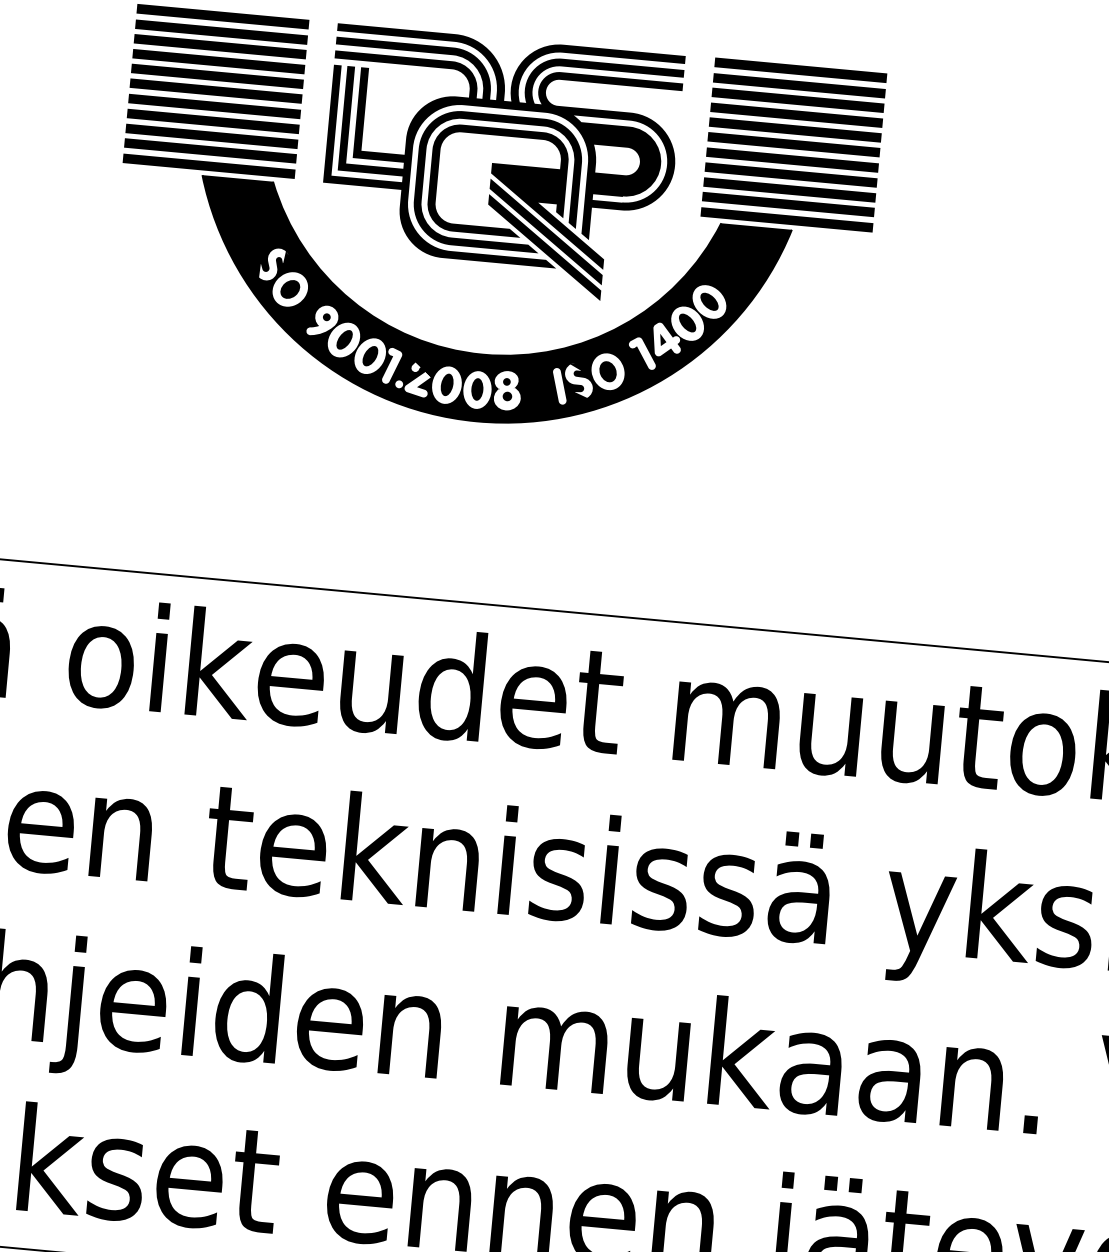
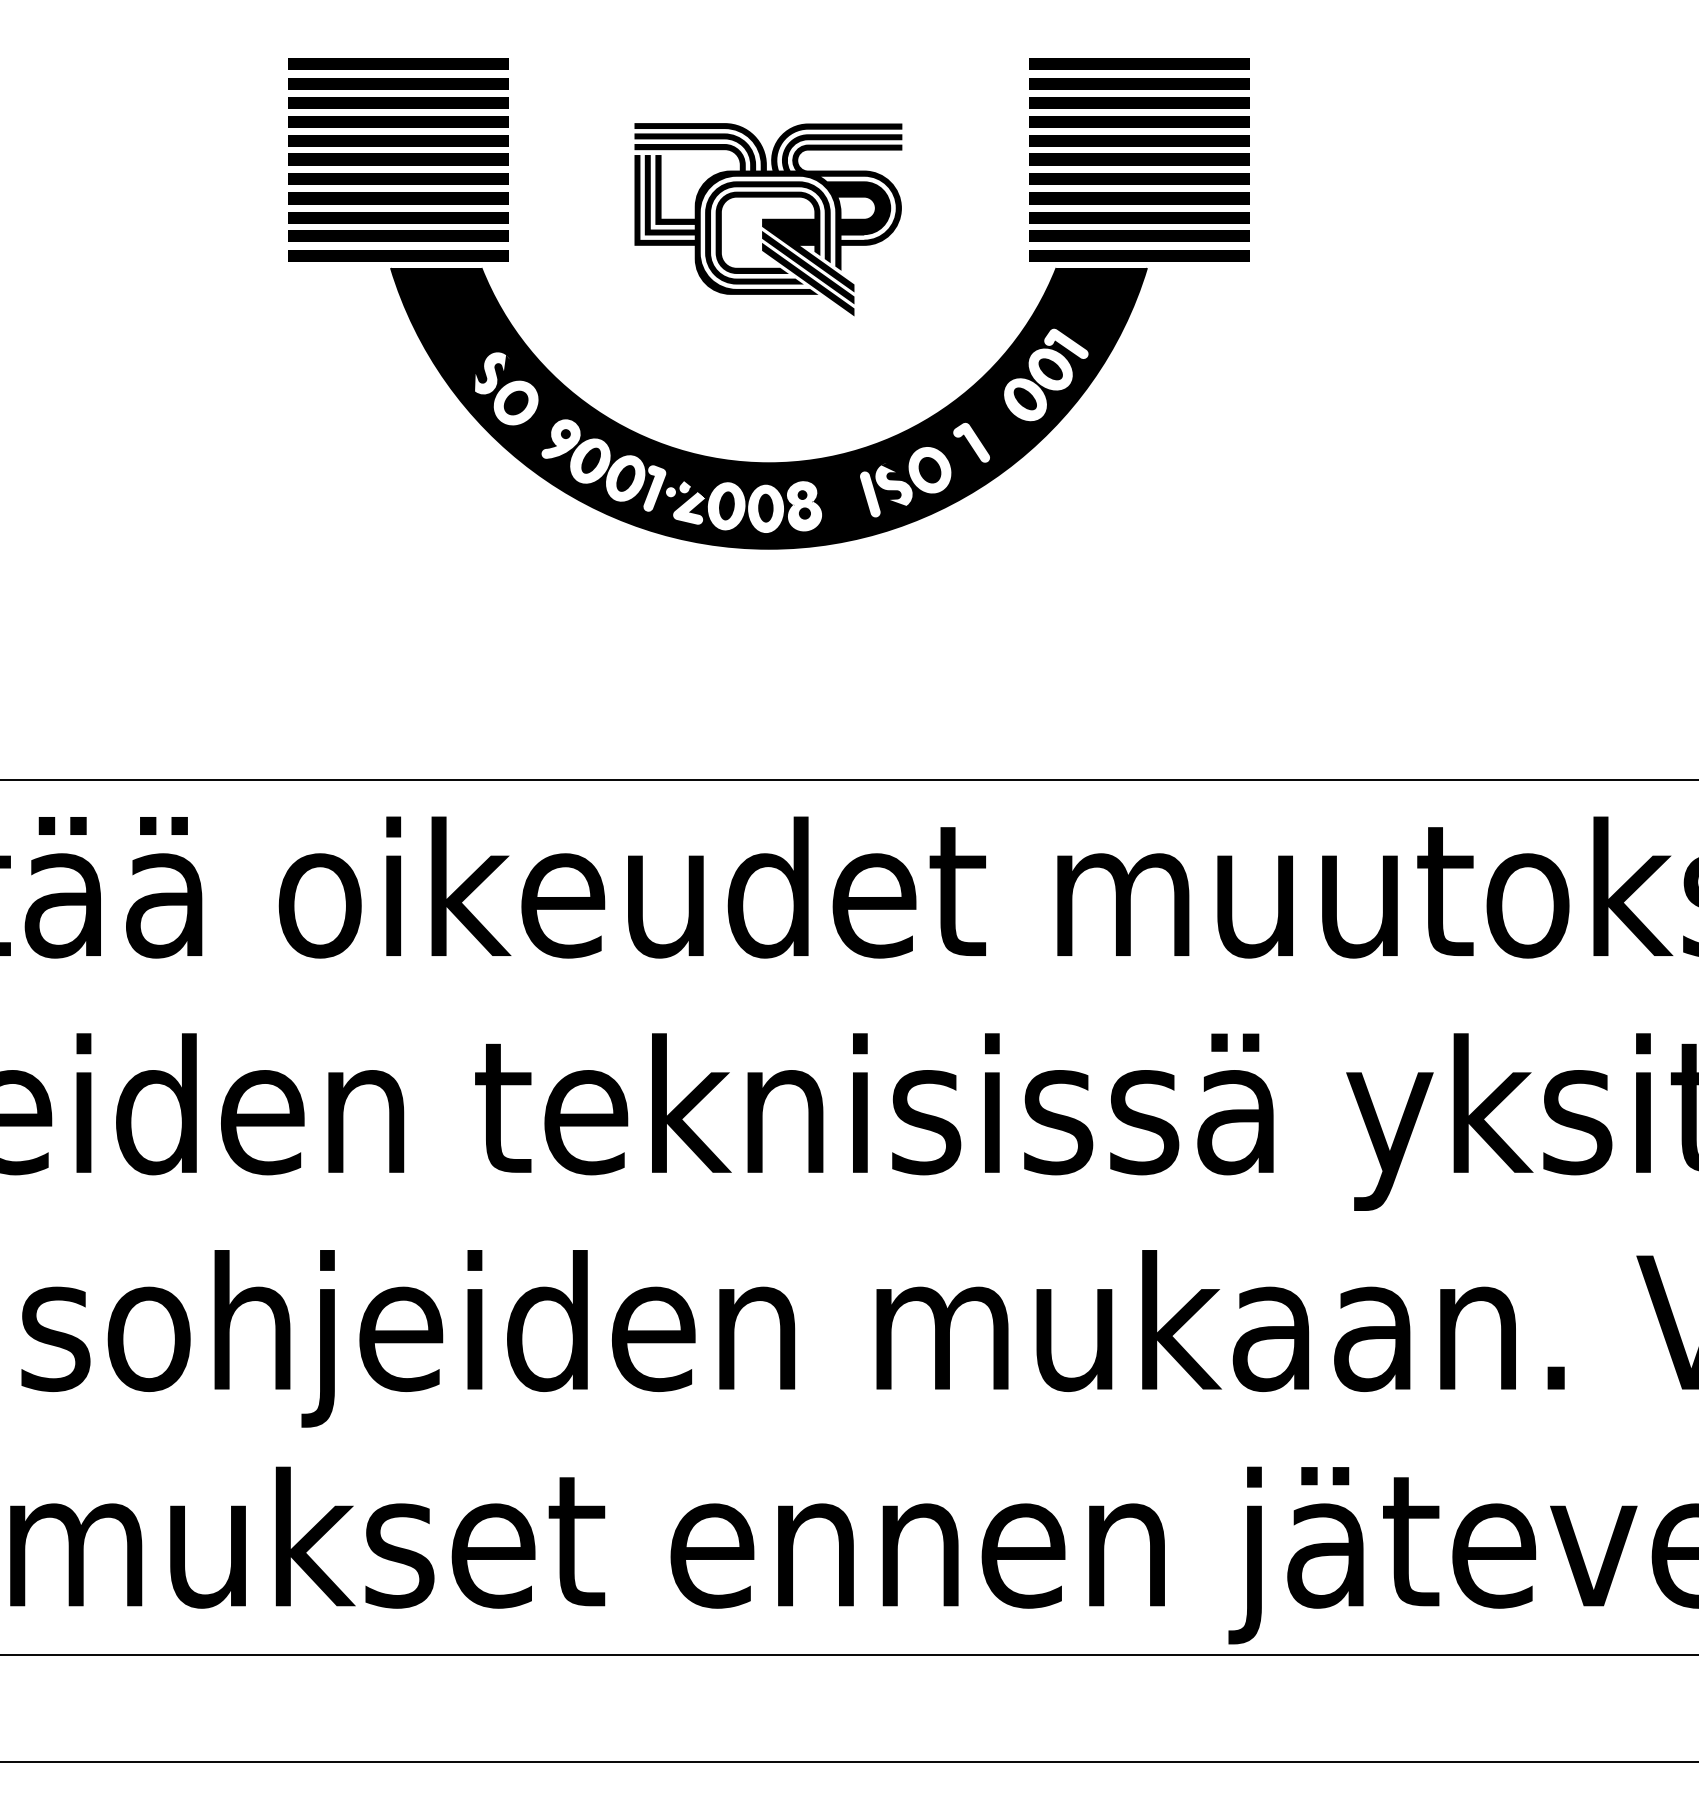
part: (500, 164) -> (768, 219), size x0.6

